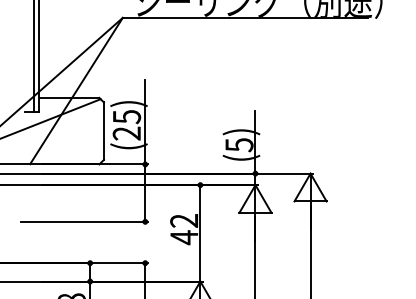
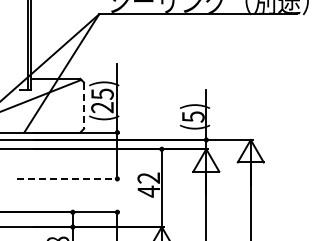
line: (104, 132) -> (84, 106), solid -> dashed
line: (84, 221) -> (68, 178), solid -> dashed

